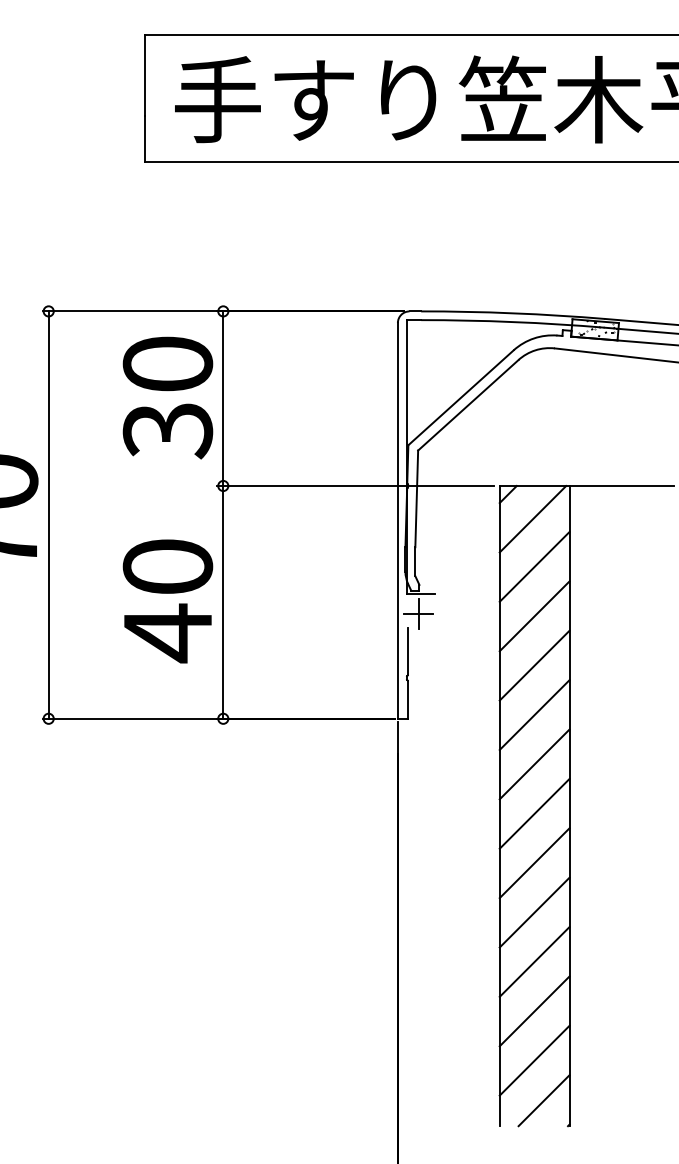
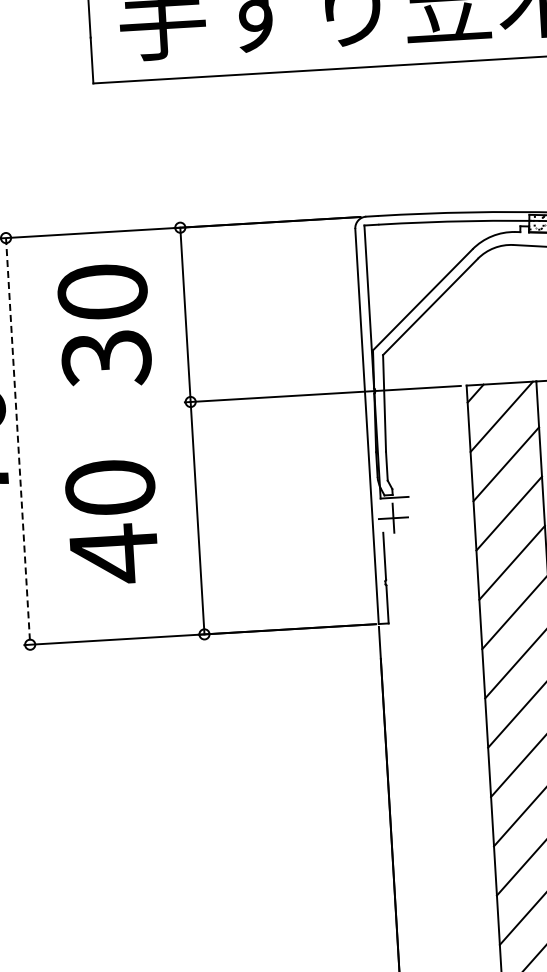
text: (167, 397) -> (104, 325), moved
line: (48, 515) -> (17, 441), solid -> dashed
text: (167, 601) -> (111, 522), moved

